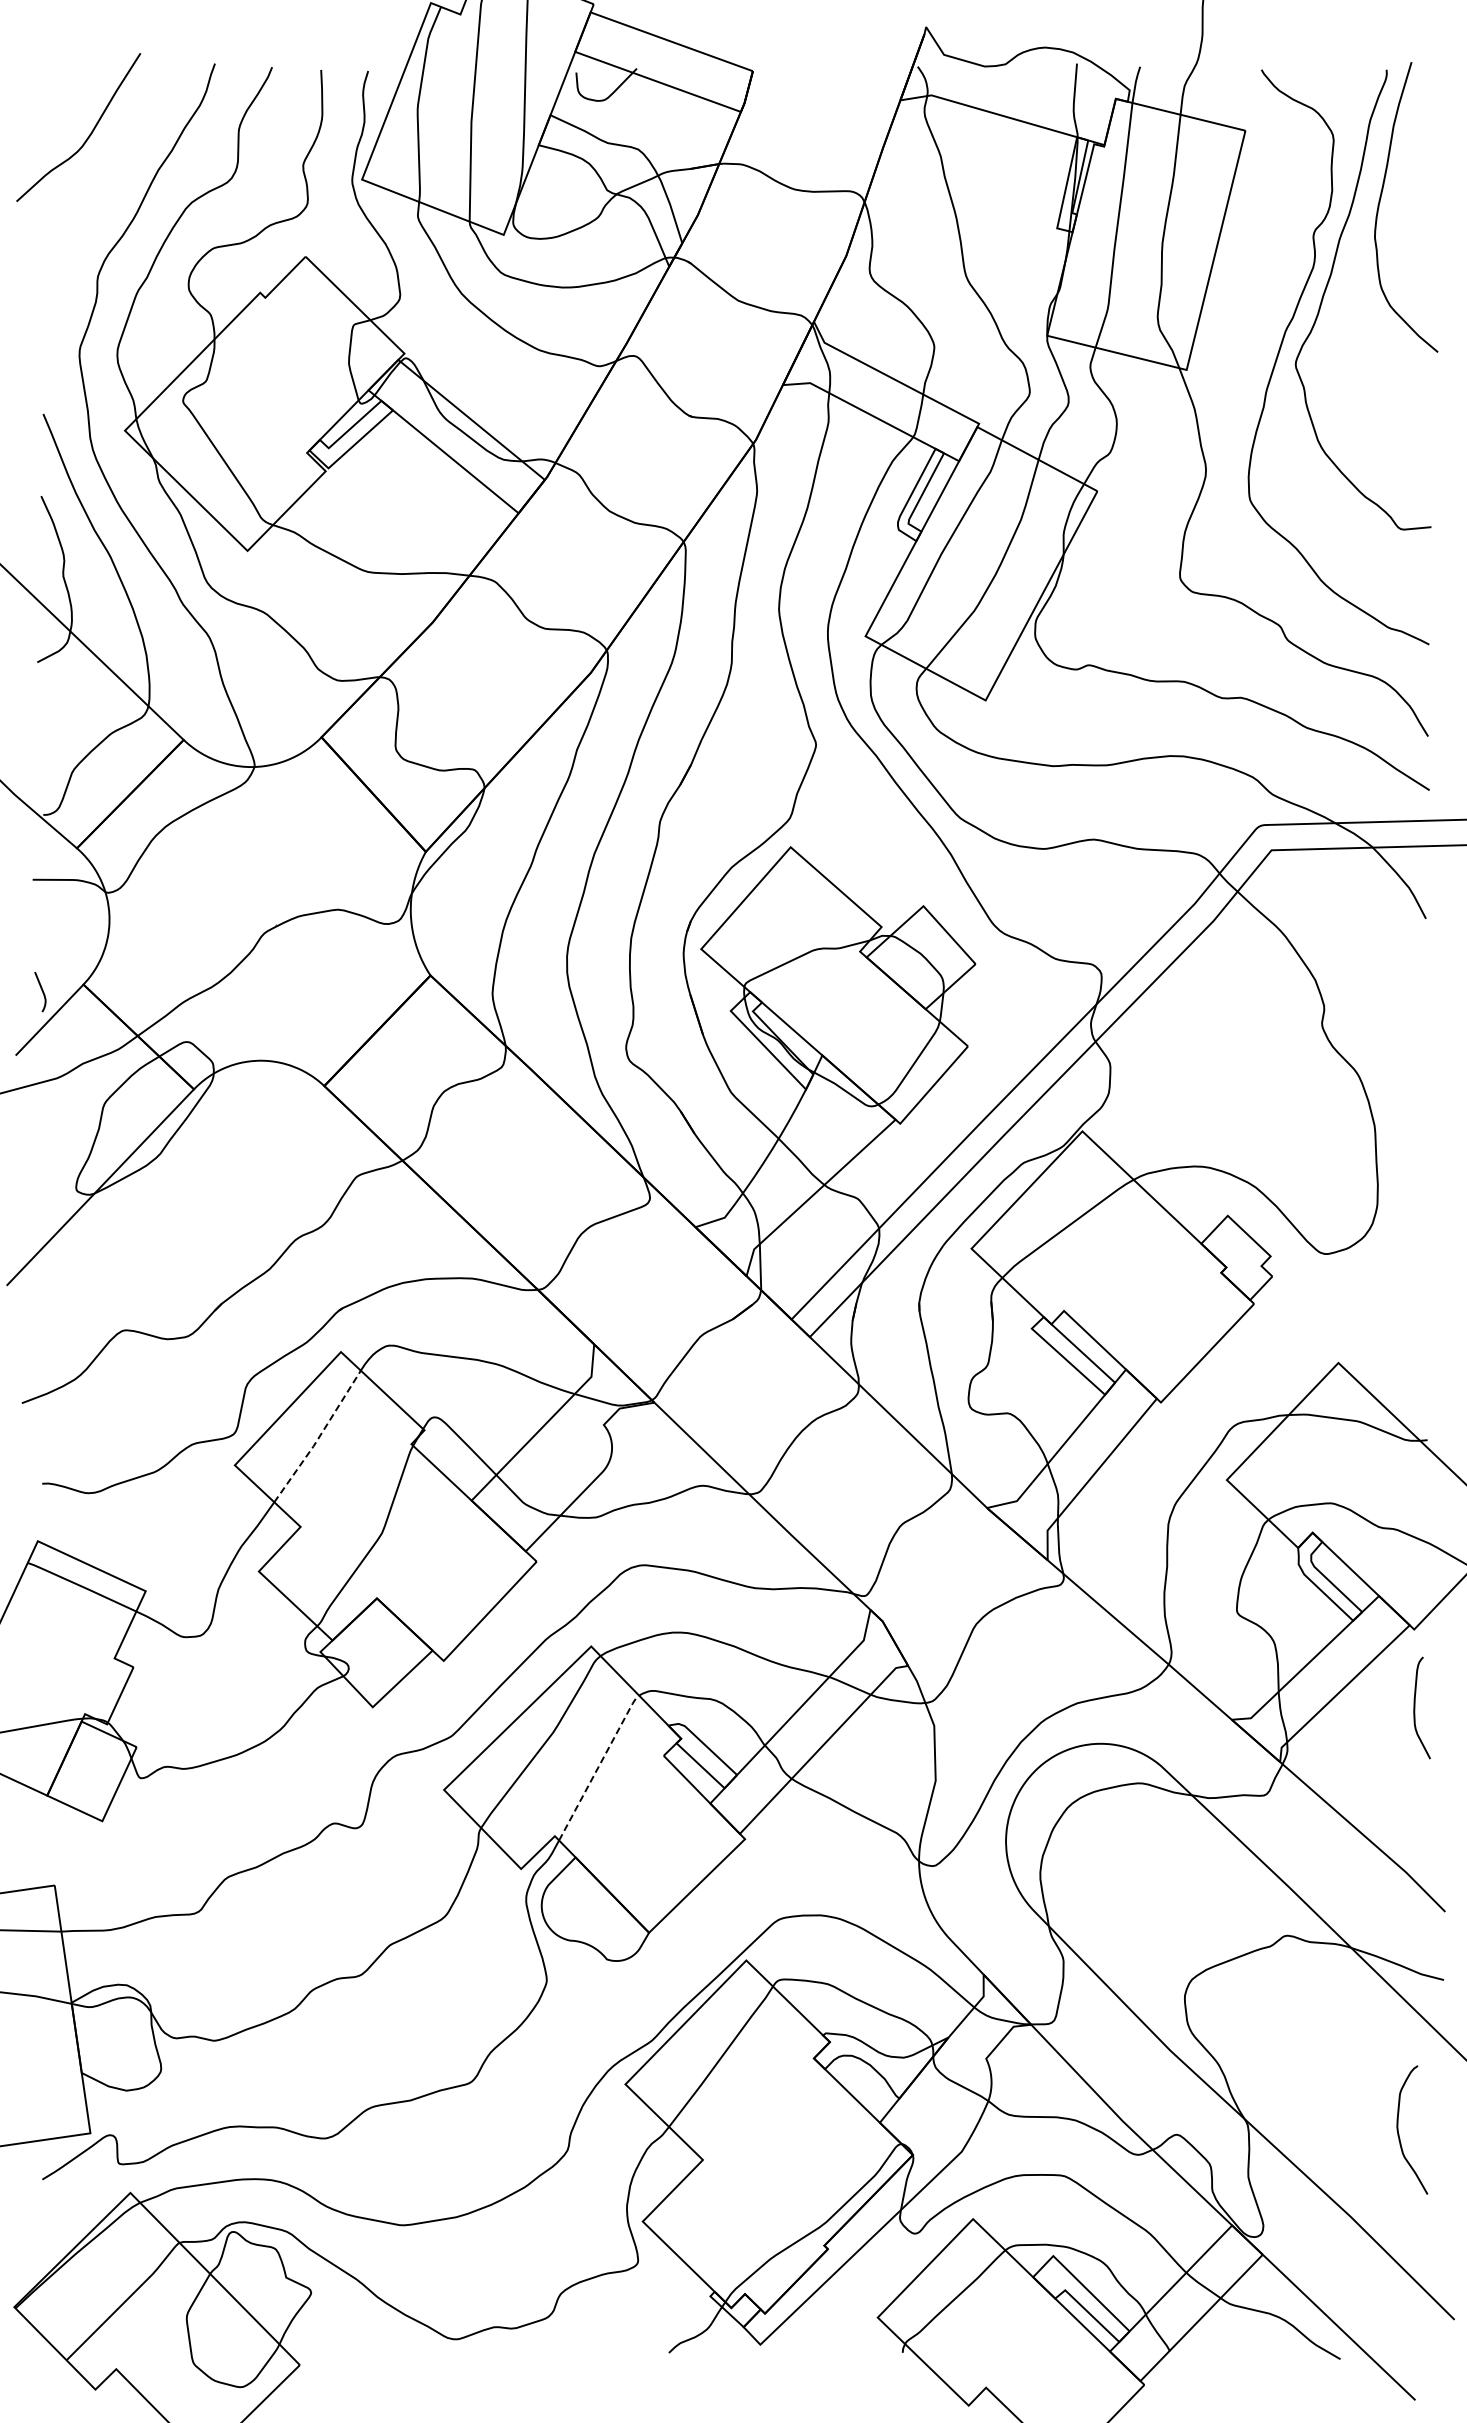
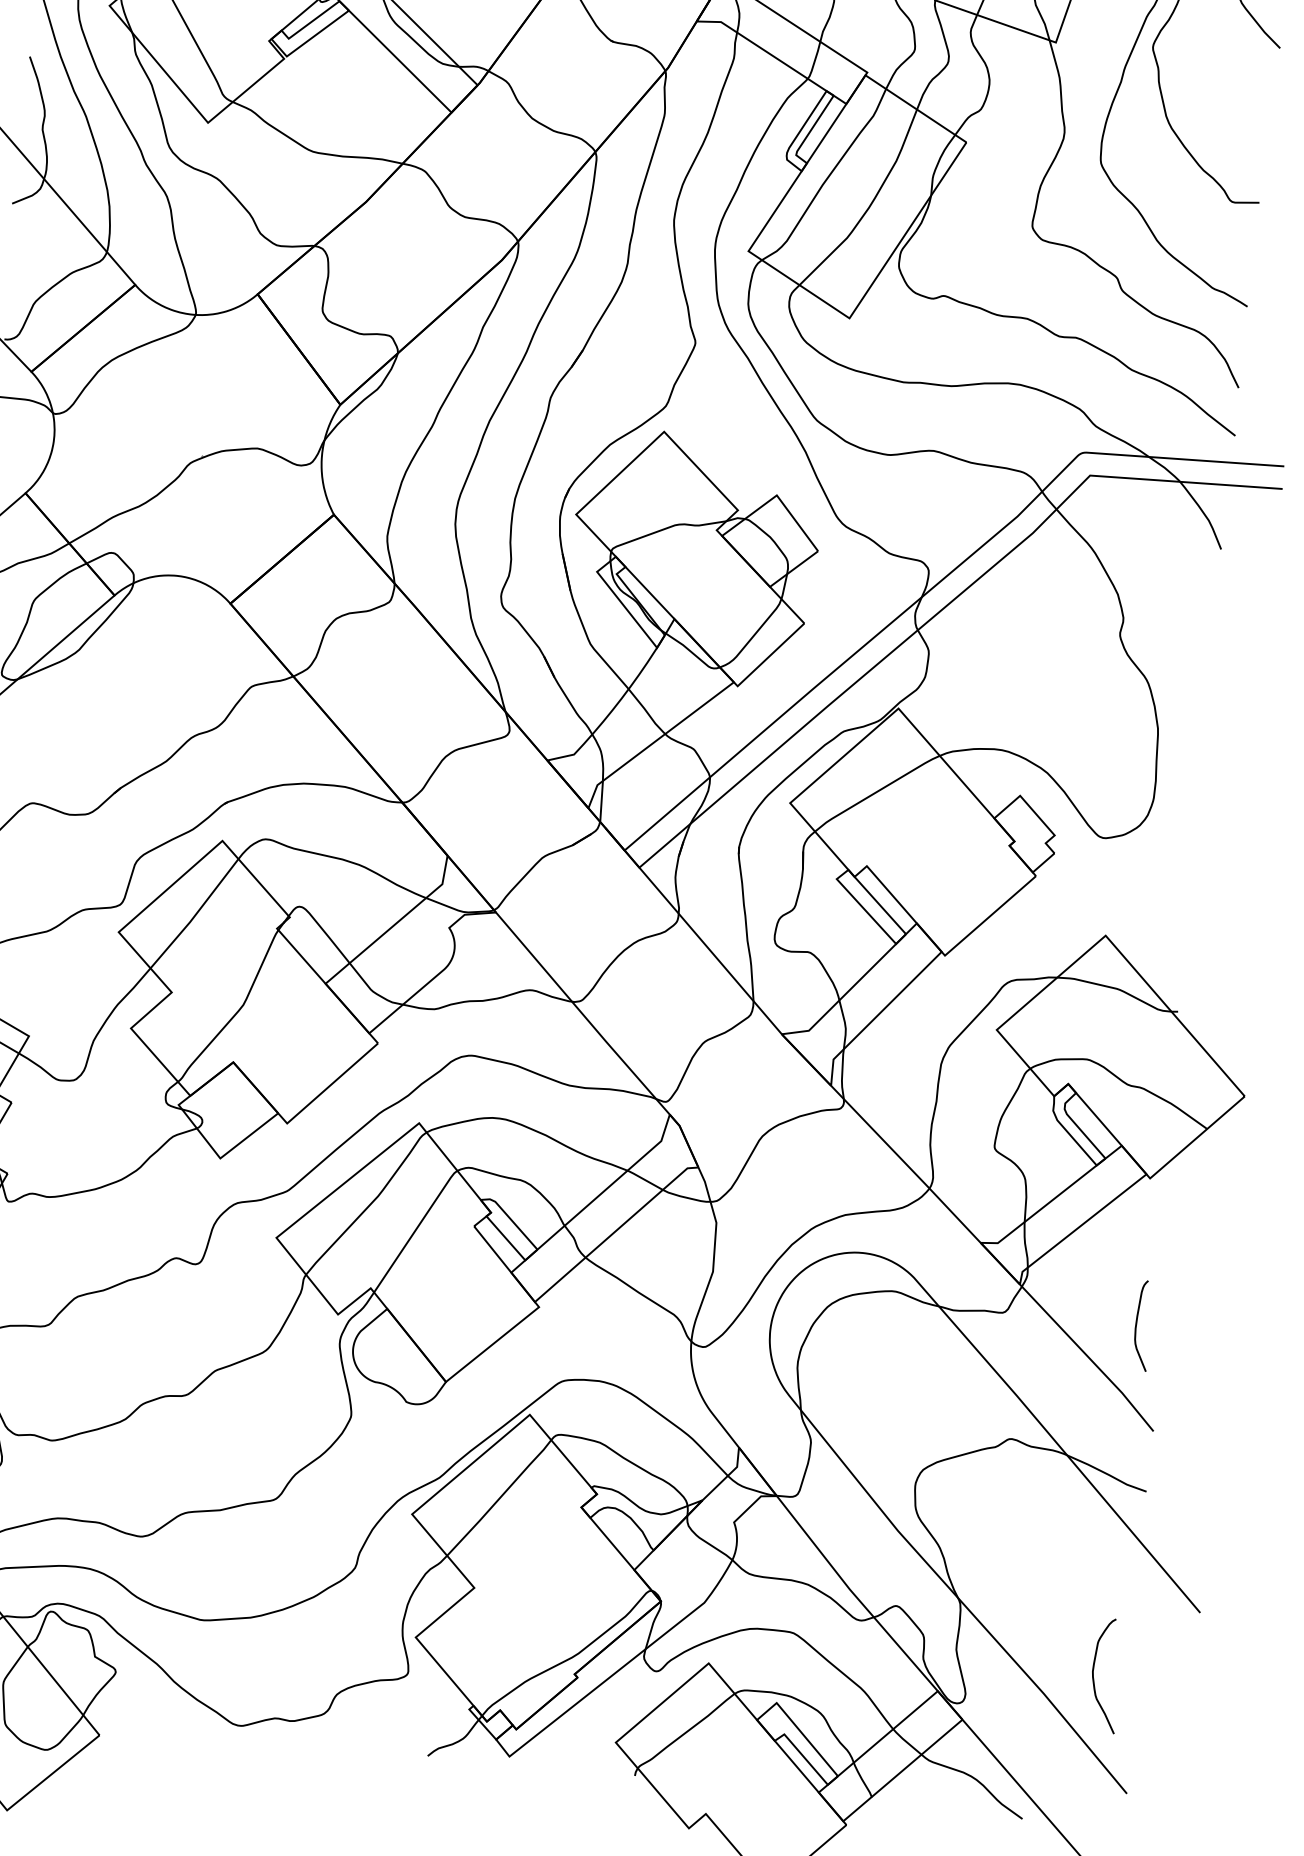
line: (318, 1438) -> (195, 915), dashed -> solid
curve: (1415, 1707) -> (1137, 1324), moved
line: (599, 1766) -> (416, 1230), dashed -> solid
curve: (1399, 2133) -> (1094, 1677), moved

